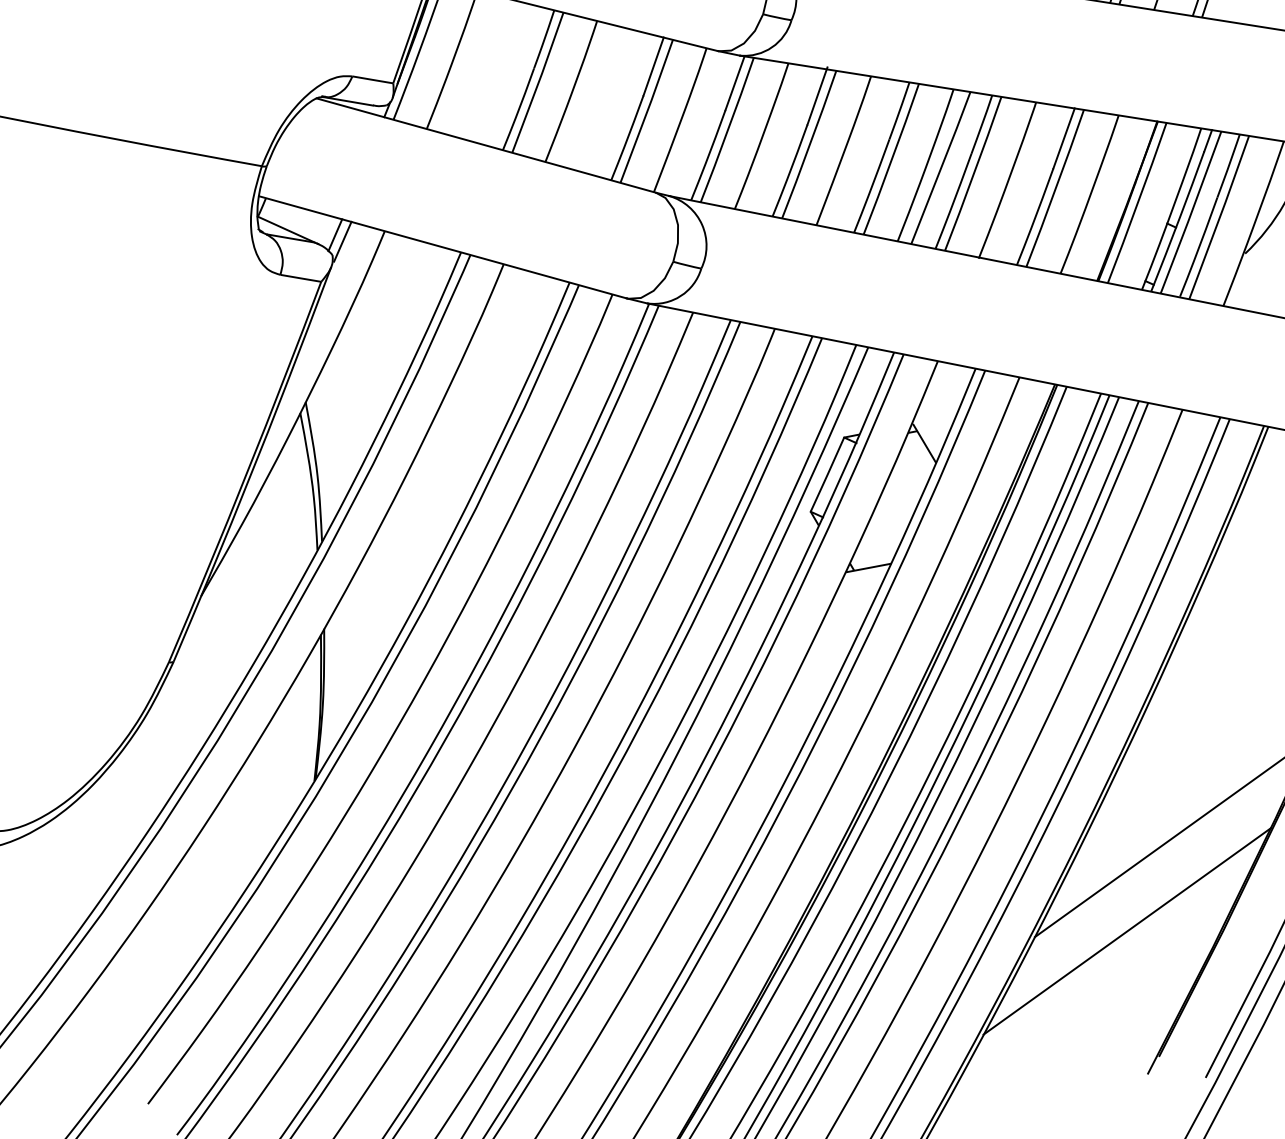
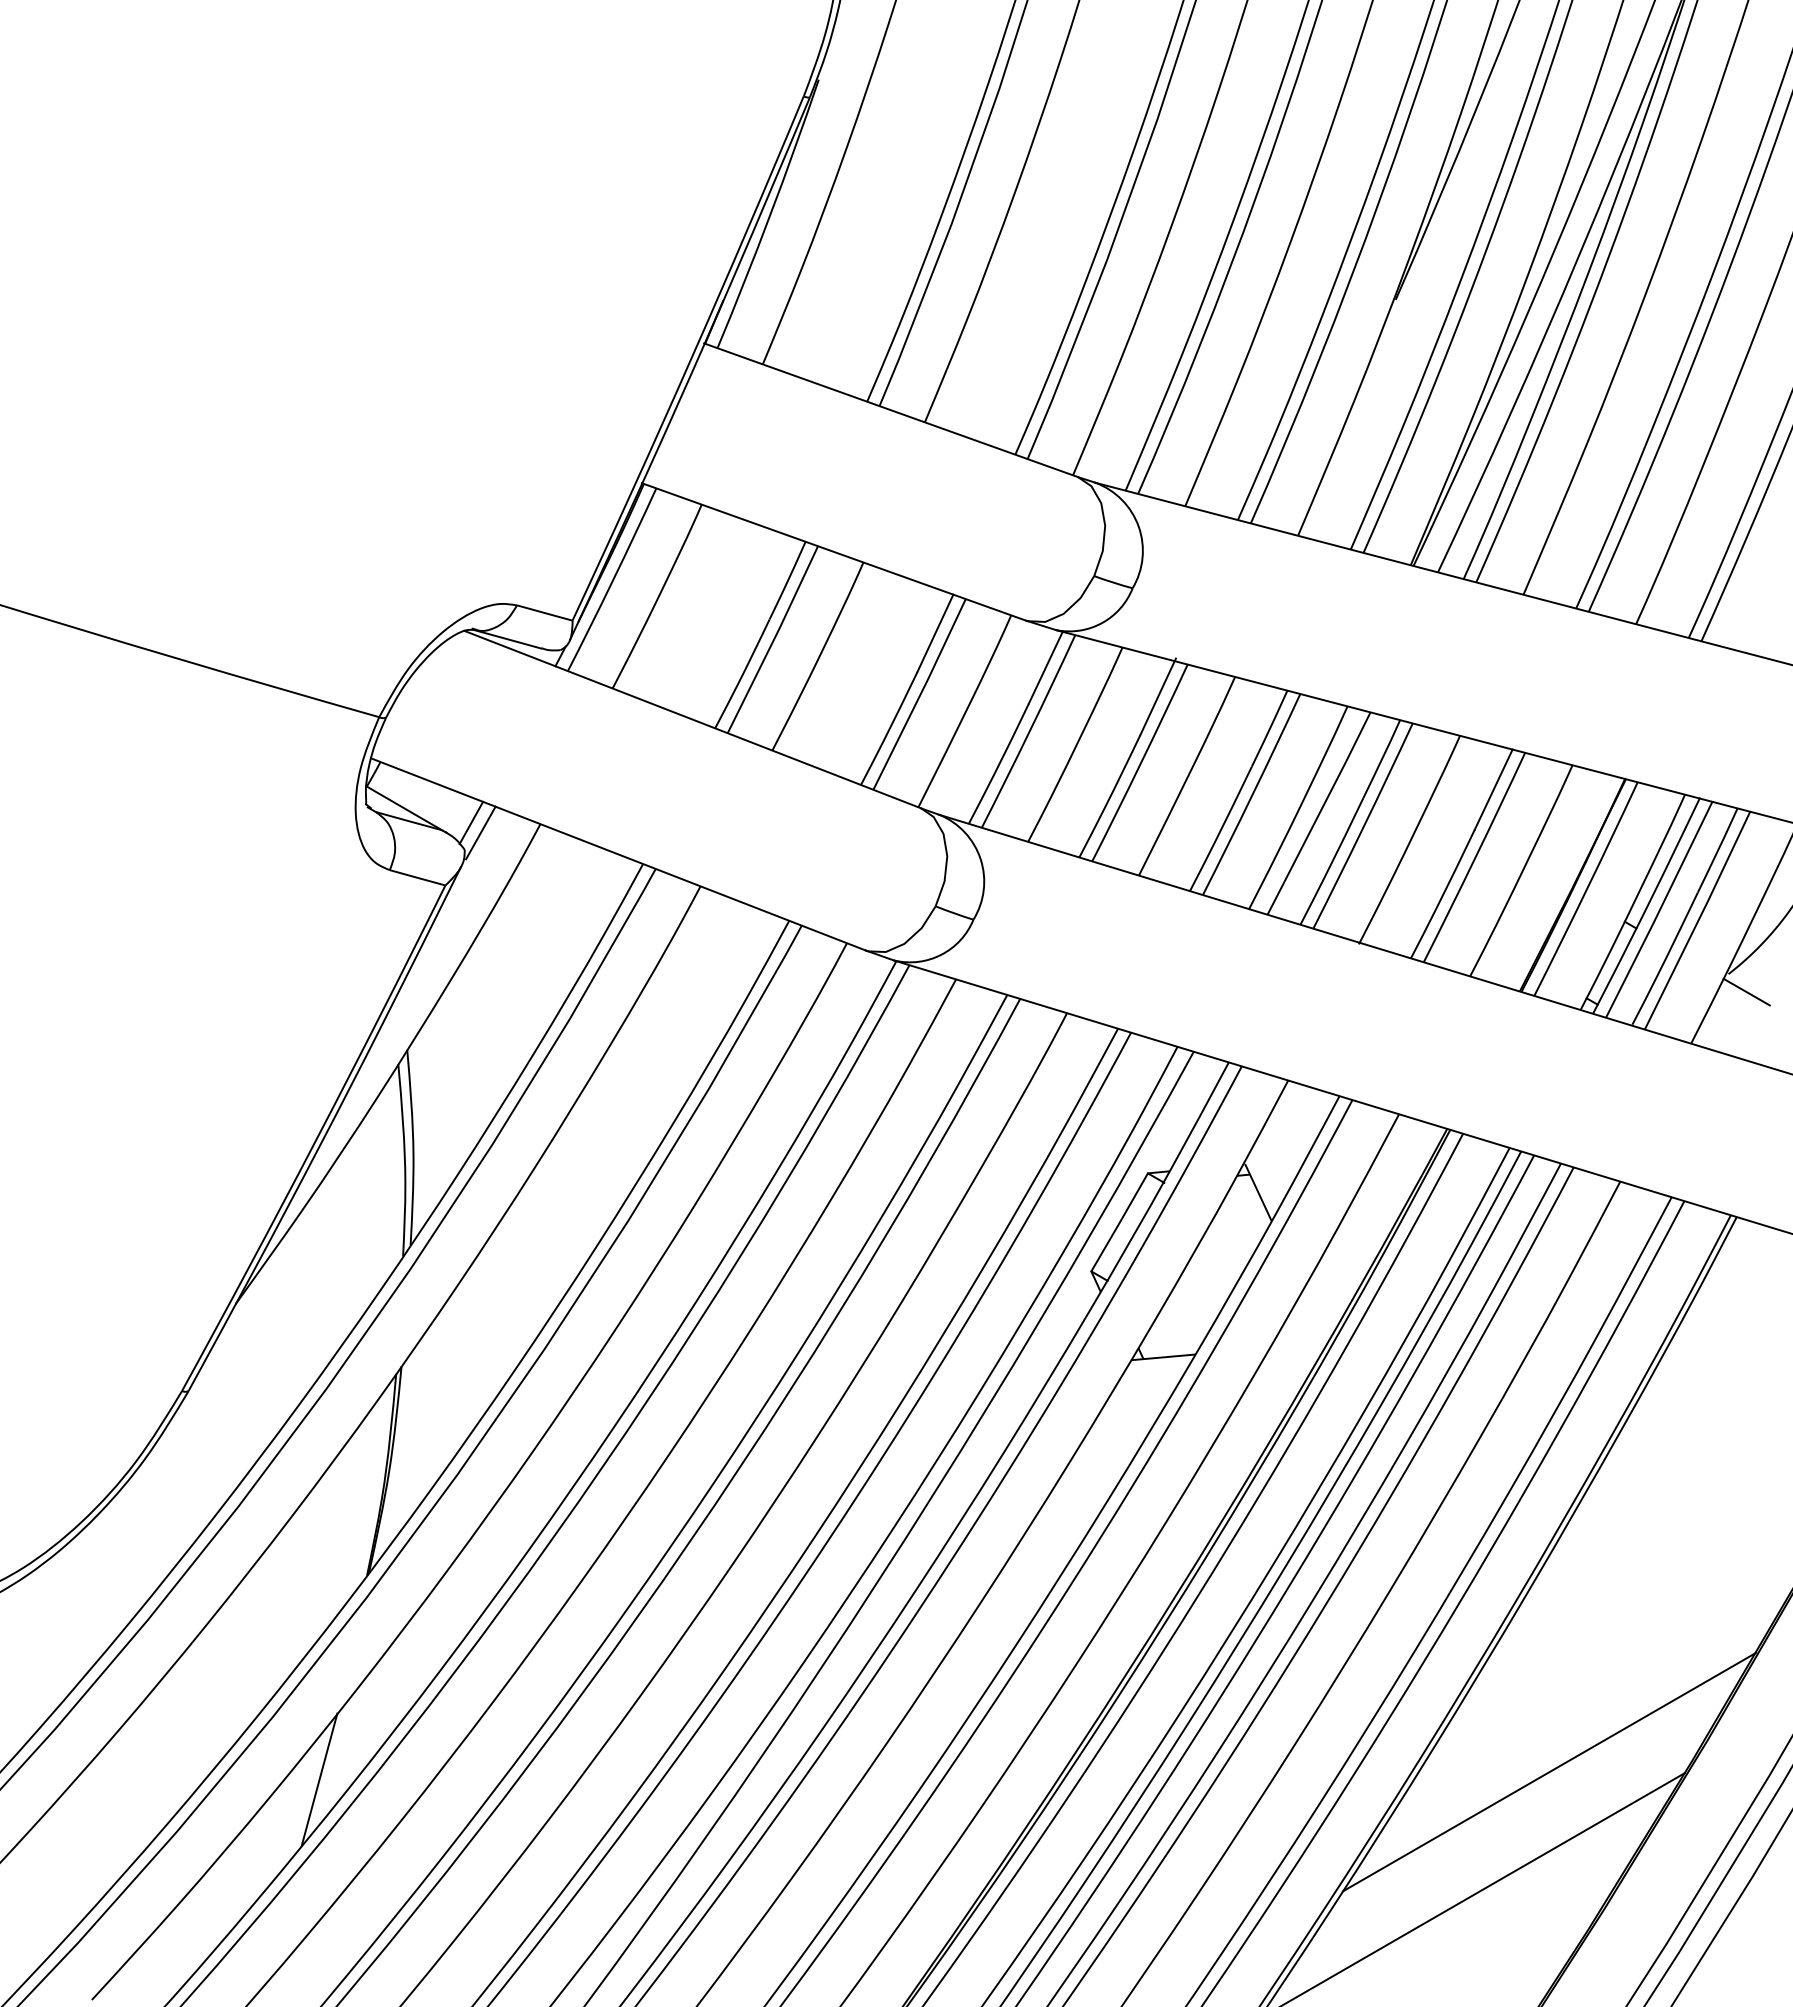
line: (1259, 264) -> (1746, 991), added
line: (295, 930) -> (319, 1779), added

